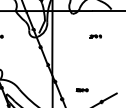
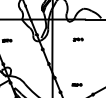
part: (94, 36) -> (77, 39), moved

